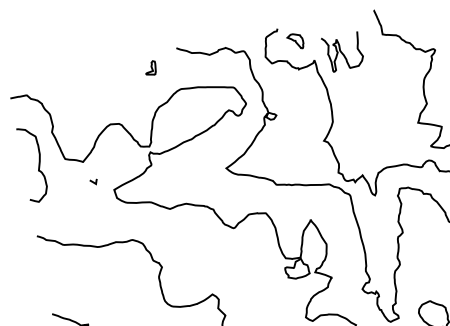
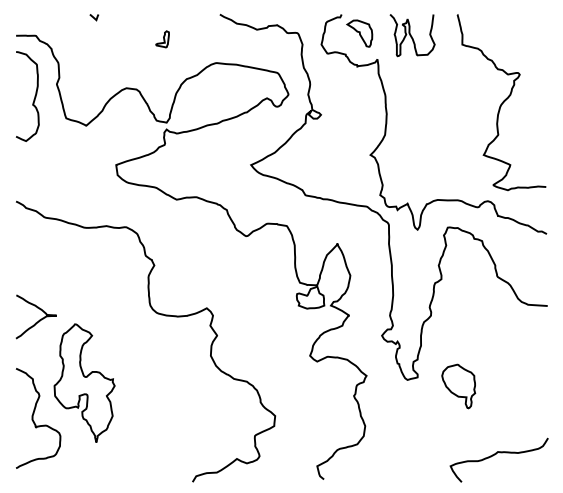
part: (295, 41) -> (359, 33), size x1.43
curve: (342, 52) -> (411, 35), moved
part: (150, 68) -> (162, 39), moved
curve: (38, 166) -> (33, 99), moved
line: (94, 182) -> (94, 17), moved

